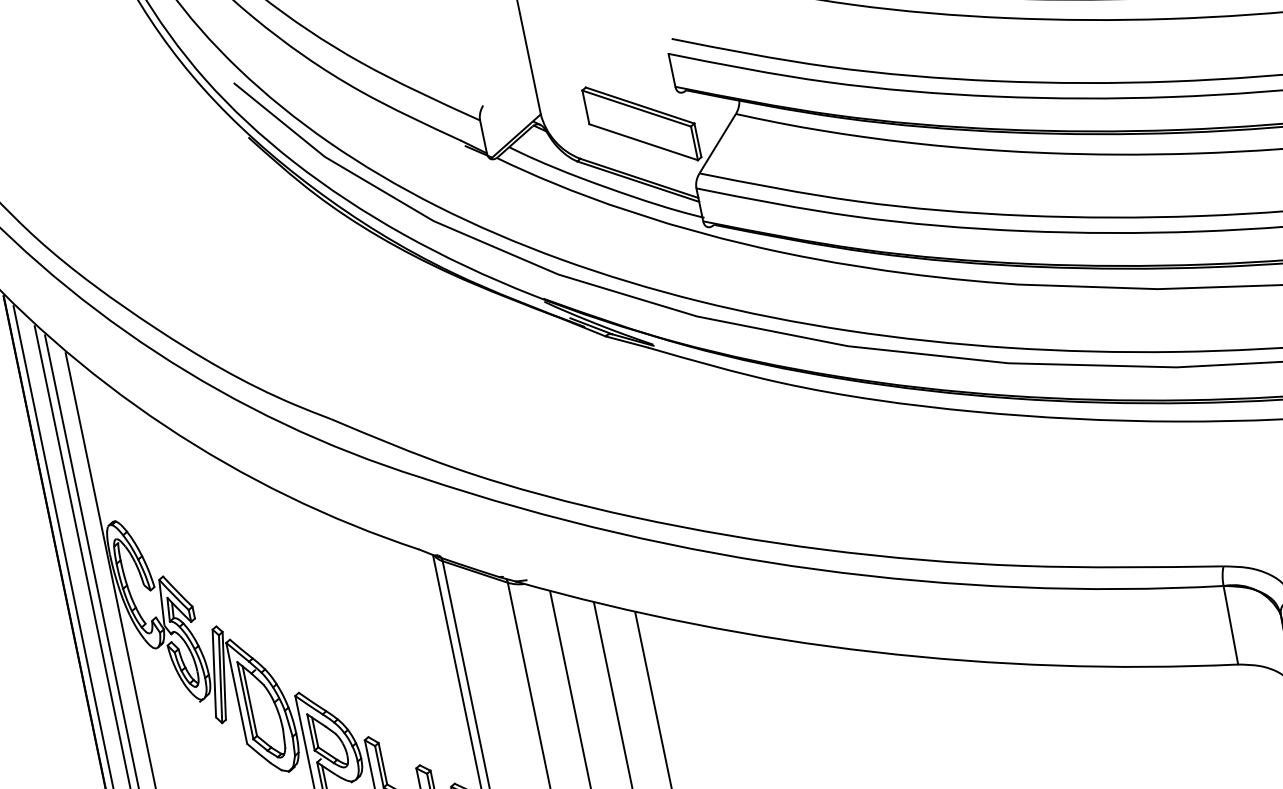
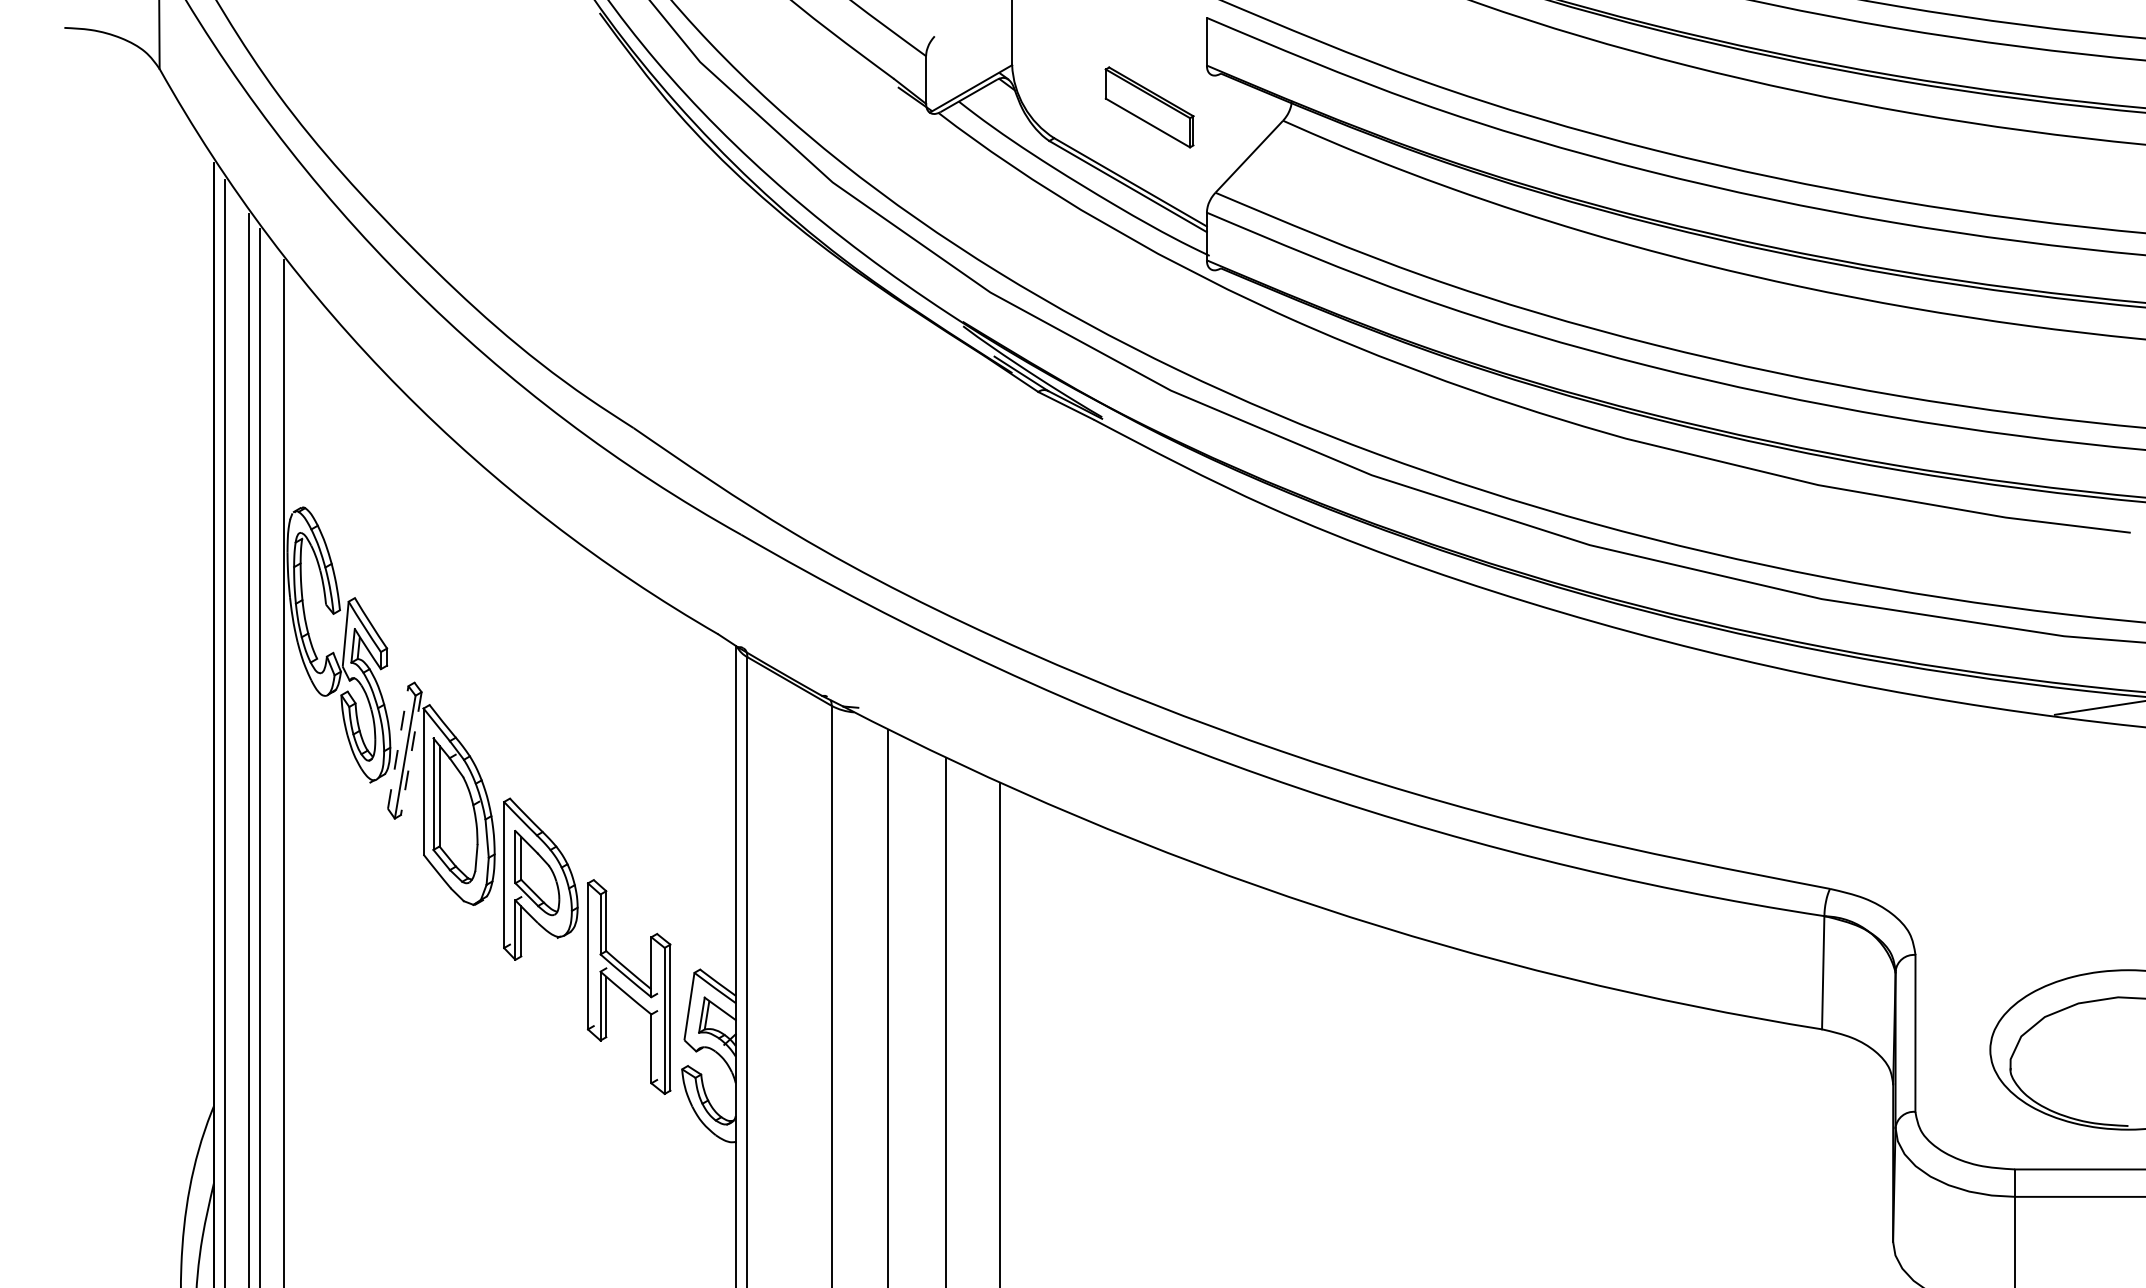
part: (641, 123) -> (1149, 107), size x0.6
line: (214, 673) -> (398, 747), solid -> dashed
line: (224, 676) -> (411, 754), solid -> dashed

